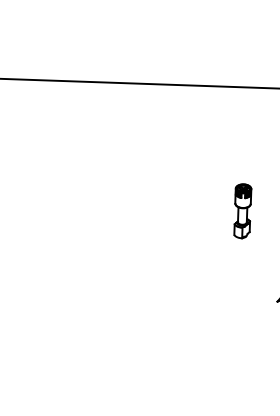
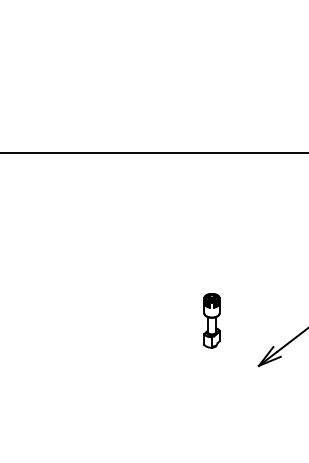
part: (242, 210) -> (211, 320), moved

